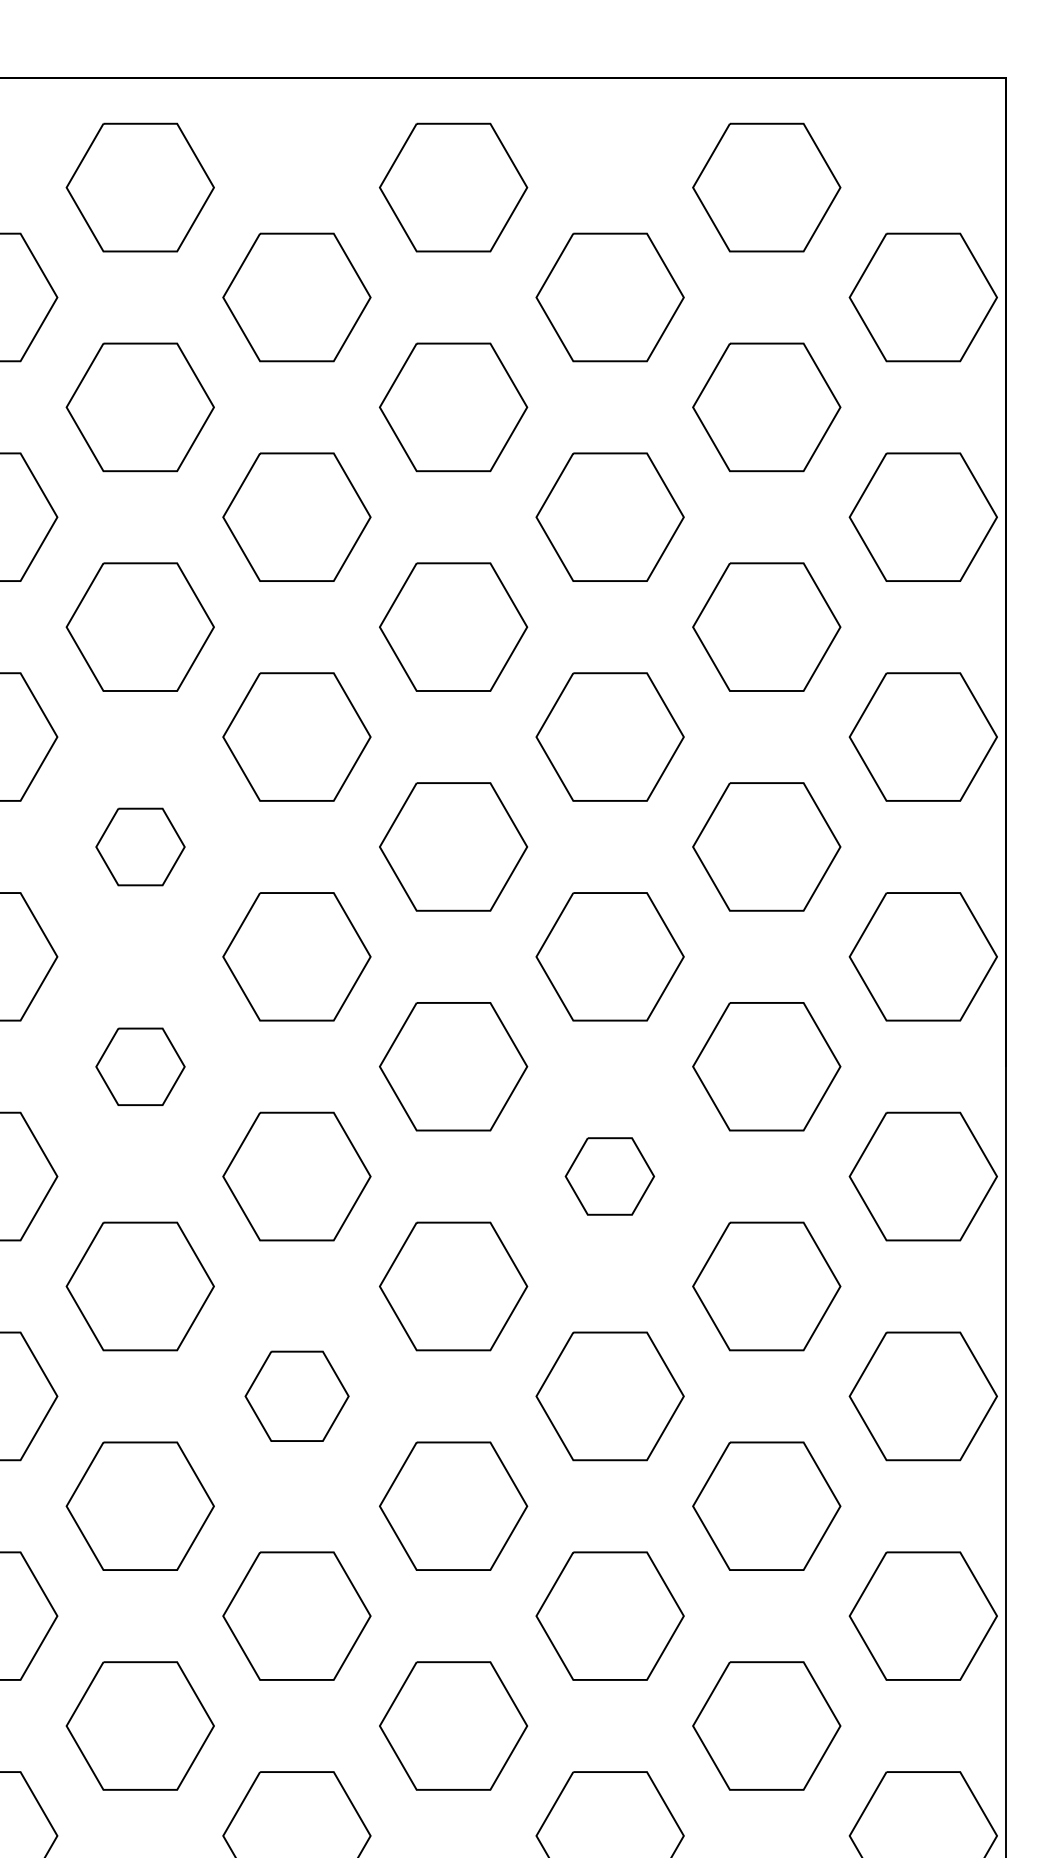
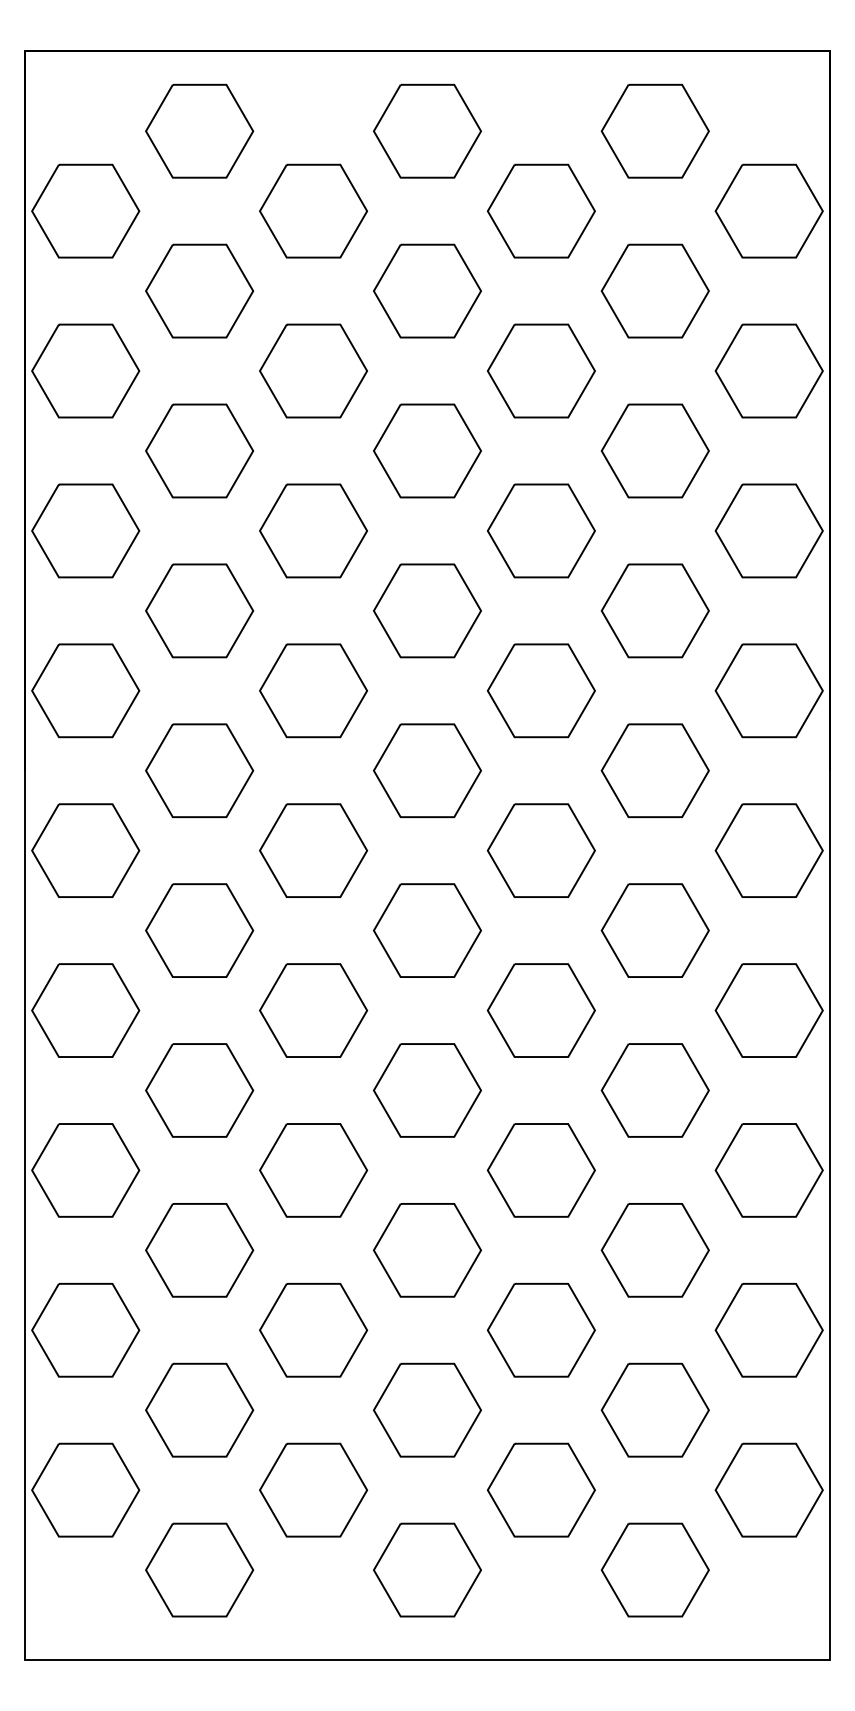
part: (140, 846) -> (199, 610), size x1.67
part: (140, 1066) -> (199, 770), size x1.67
part: (608, 1176) -> (540, 850), size x1.67
part: (296, 1396) -> (313, 1010), size x1.43

